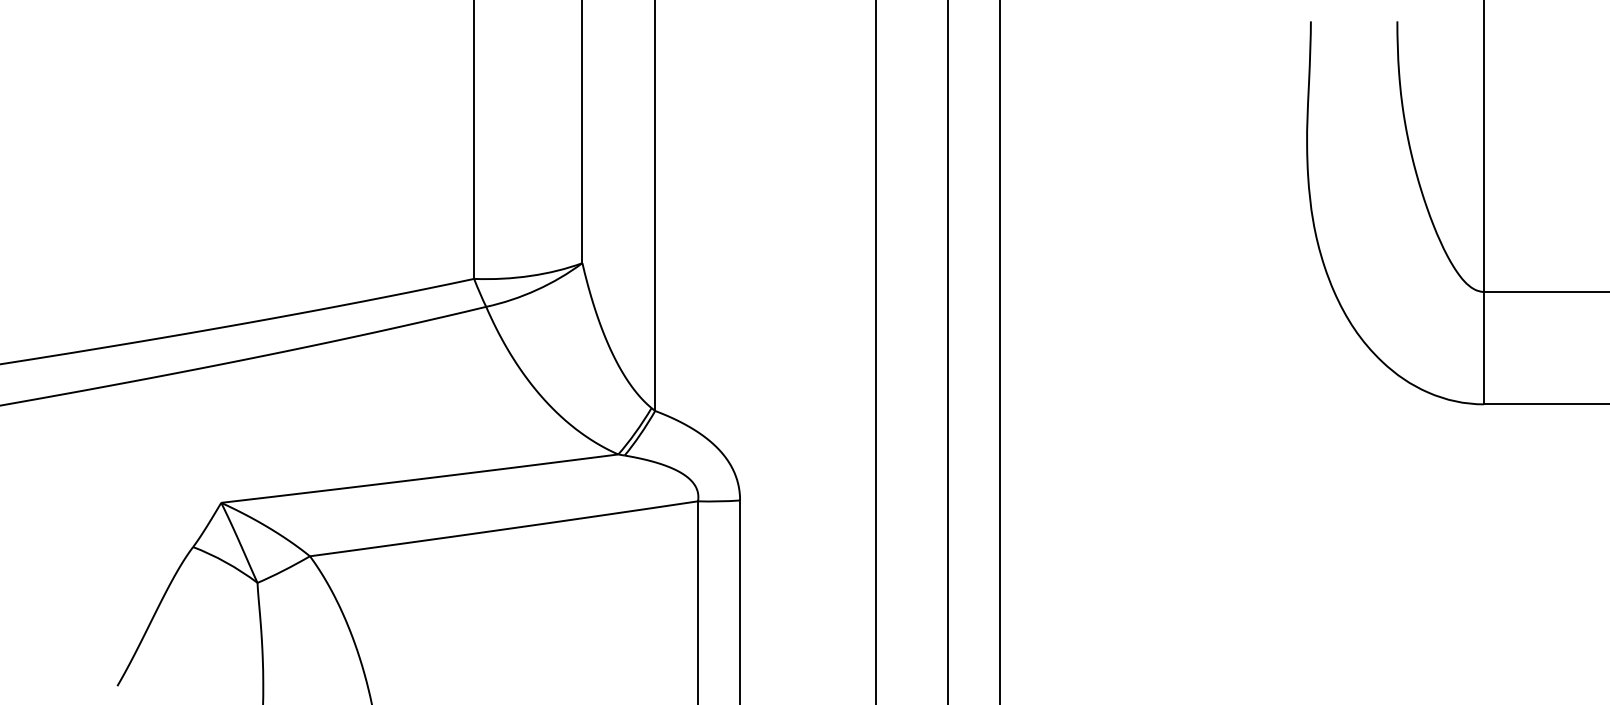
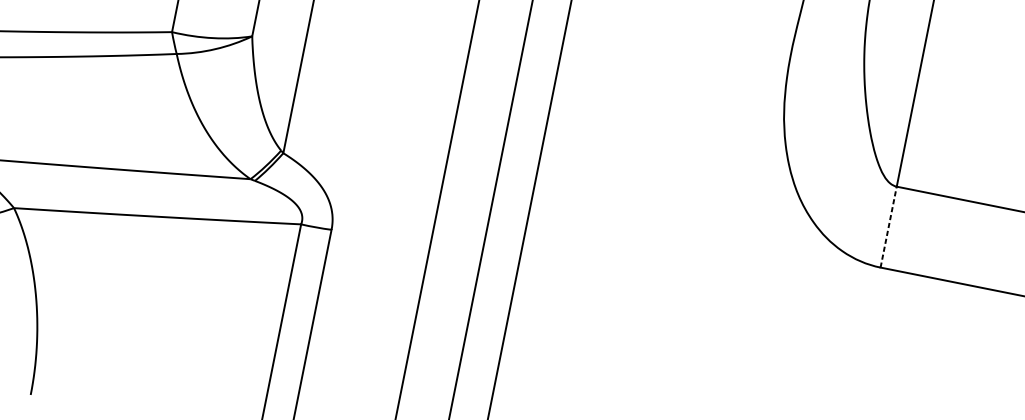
line: (1483, 347) -> (888, 226), solid -> dashed

